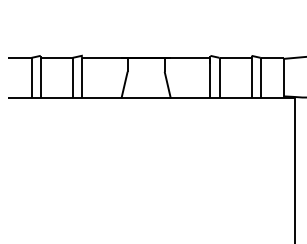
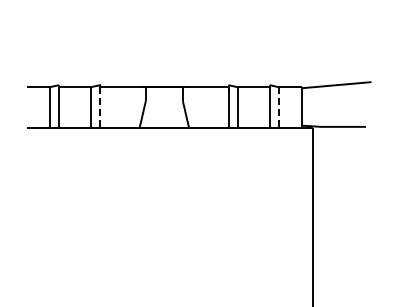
line: (82, 79) -> (100, 108), solid -> dashed
line: (260, 79) -> (278, 108), solid -> dashed

